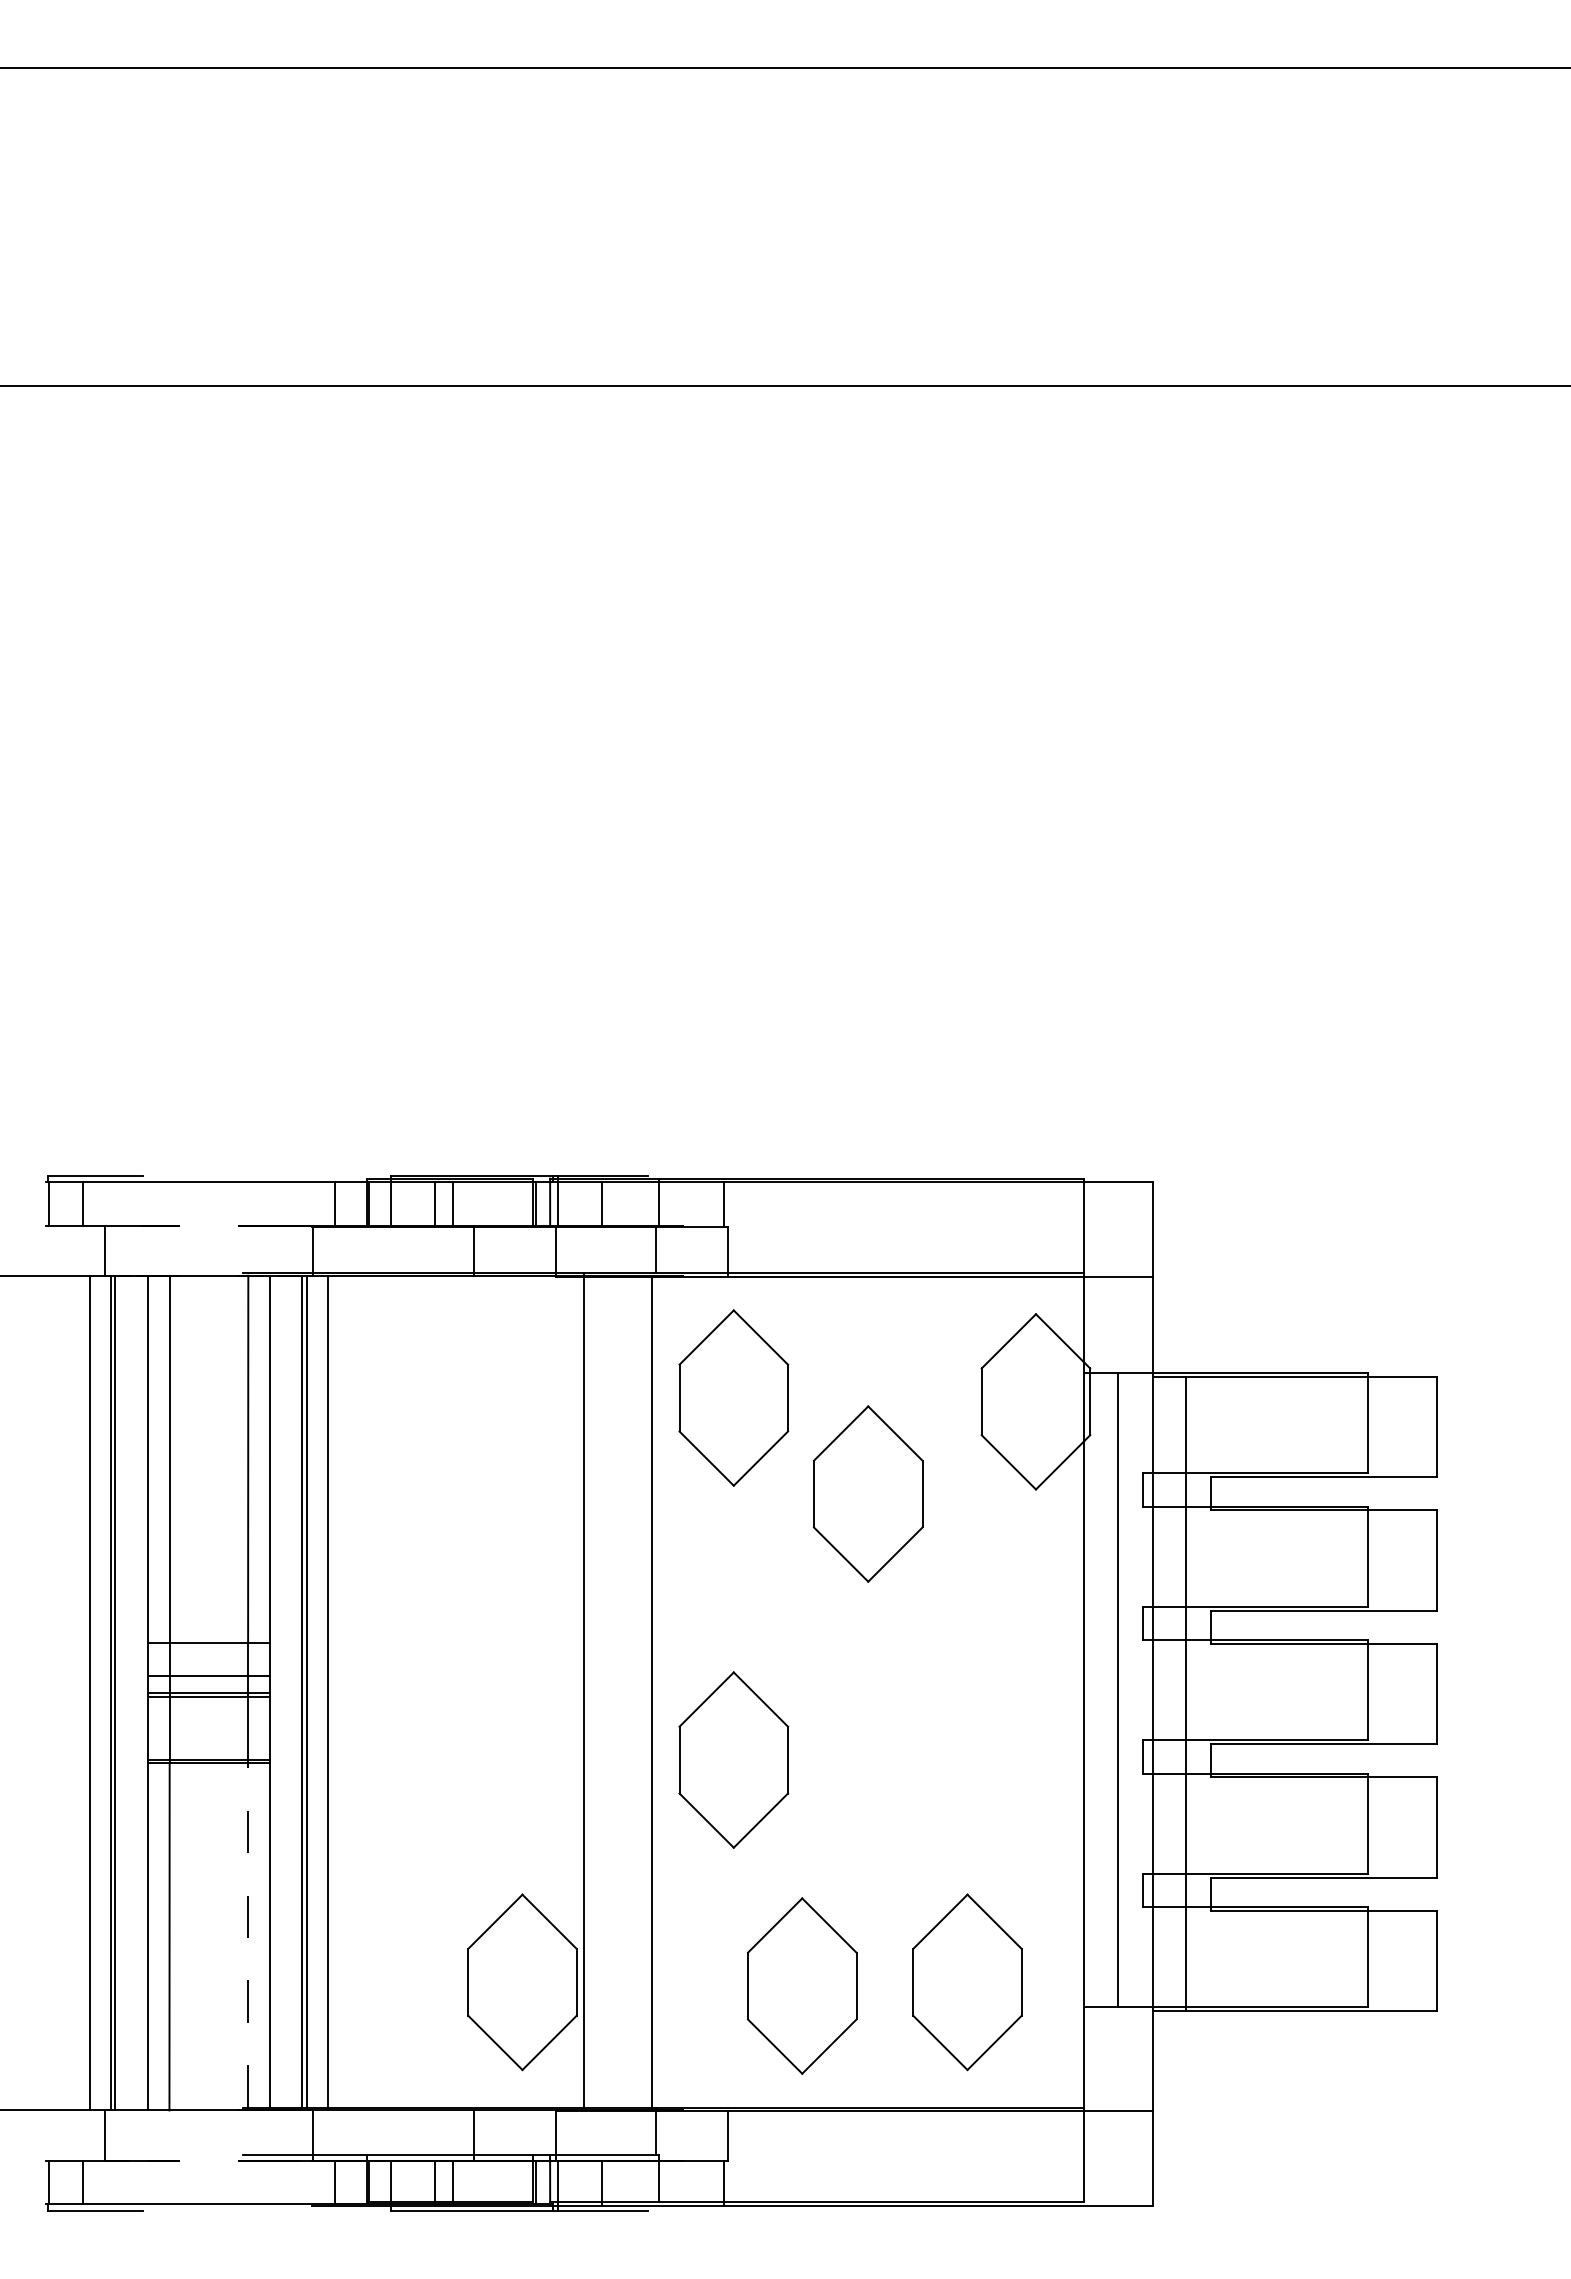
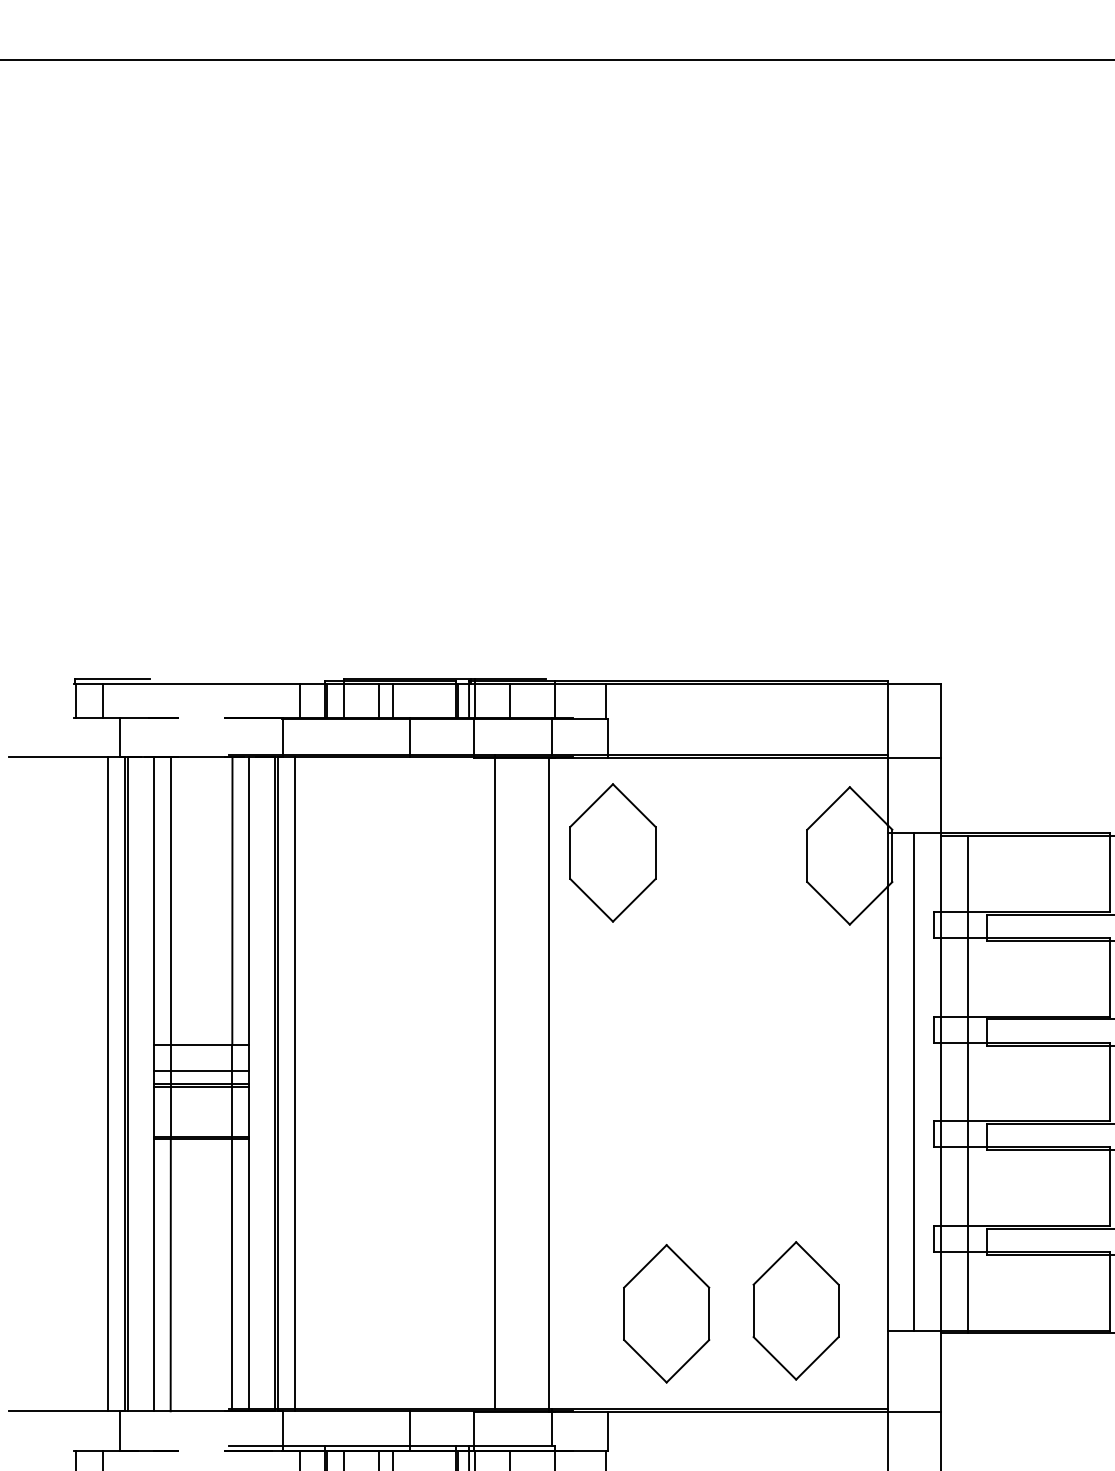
part: (867, 1493) -> (717, 927), removed
part: (733, 1759) -> (612, 1136), removed
line: (248, 1935) -> (232, 1274), dashed -> solid
part: (522, 1982) -> (447, 1311), removed

